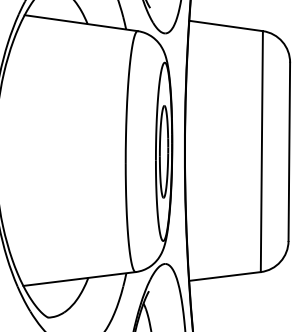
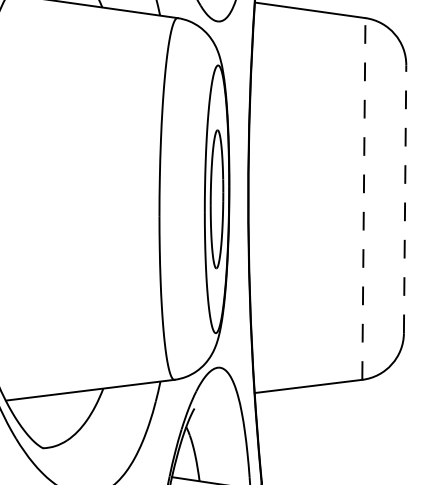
line: (261, 151) -> (363, 198), solid -> dashed
line: (289, 151) -> (405, 198), solid -> dashed

